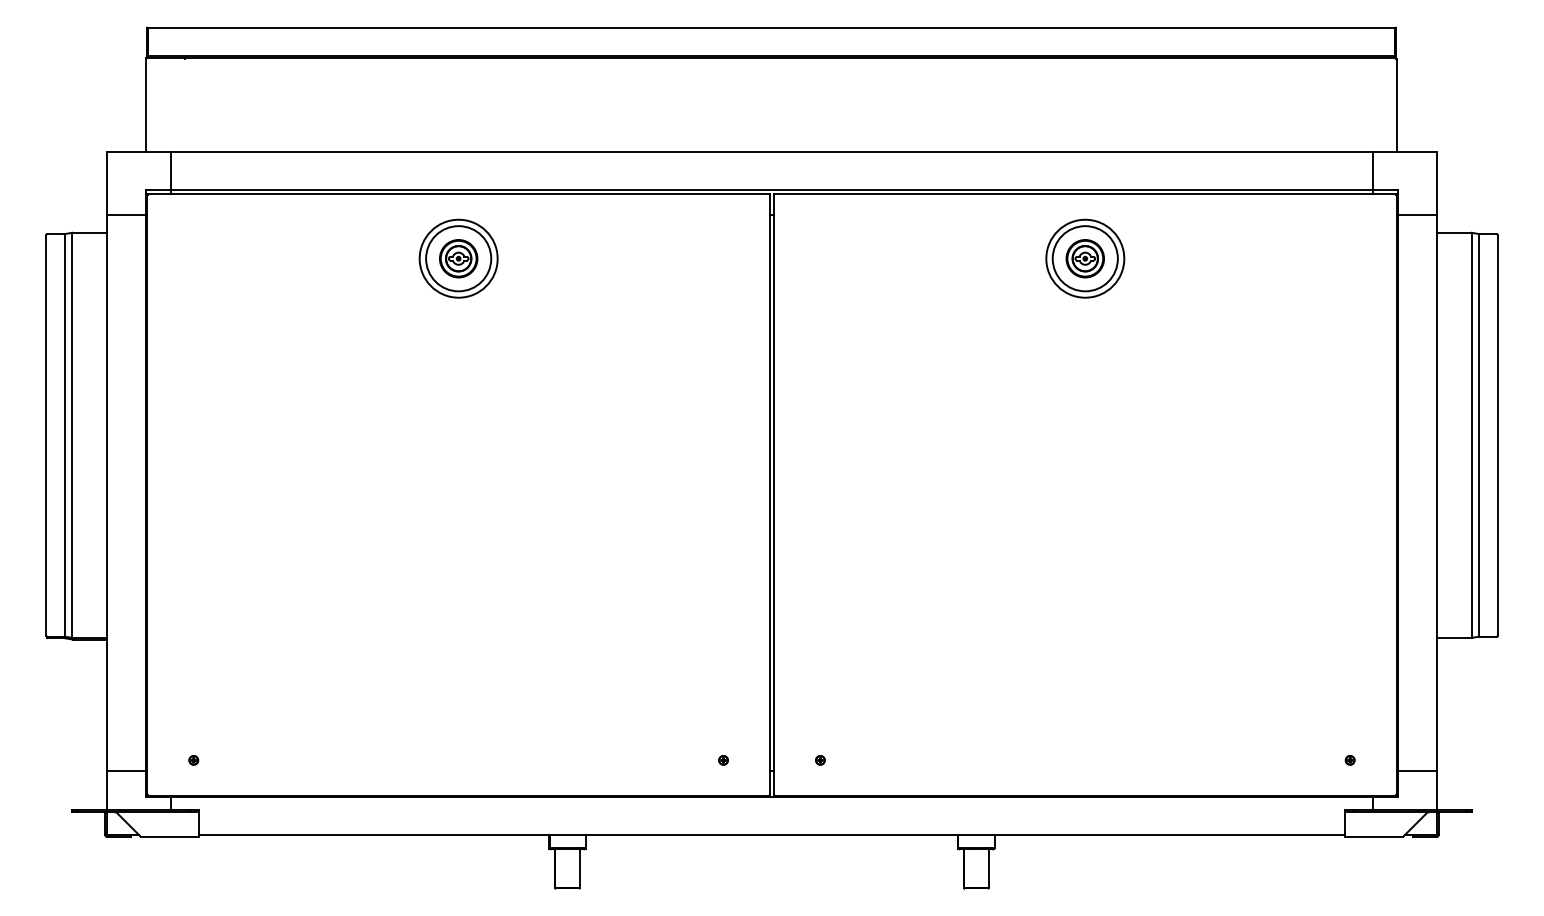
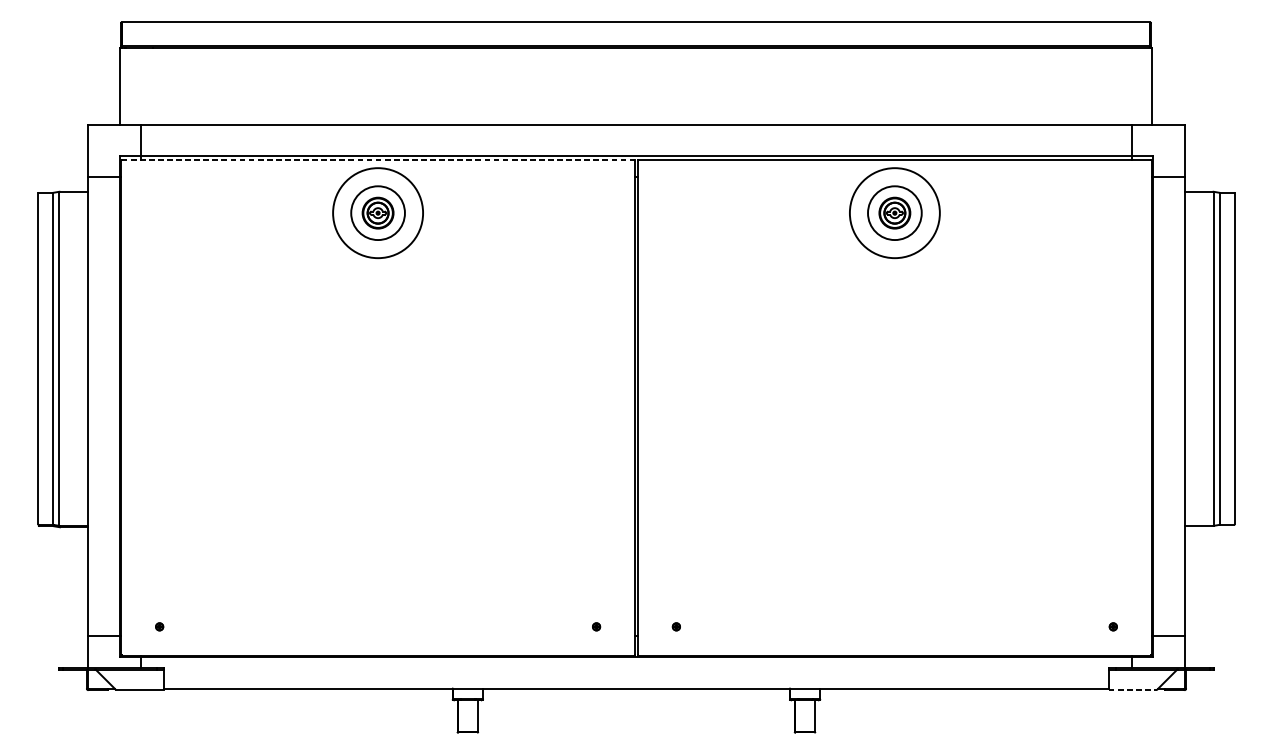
line: (458, 194) -> (377, 160), solid -> dashed
circle: (458, 258) -> (377, 212), size x1.4
circle: (1085, 258) -> (895, 212), size x1.4
line: (1374, 837) -> (1133, 690), solid -> dashed

